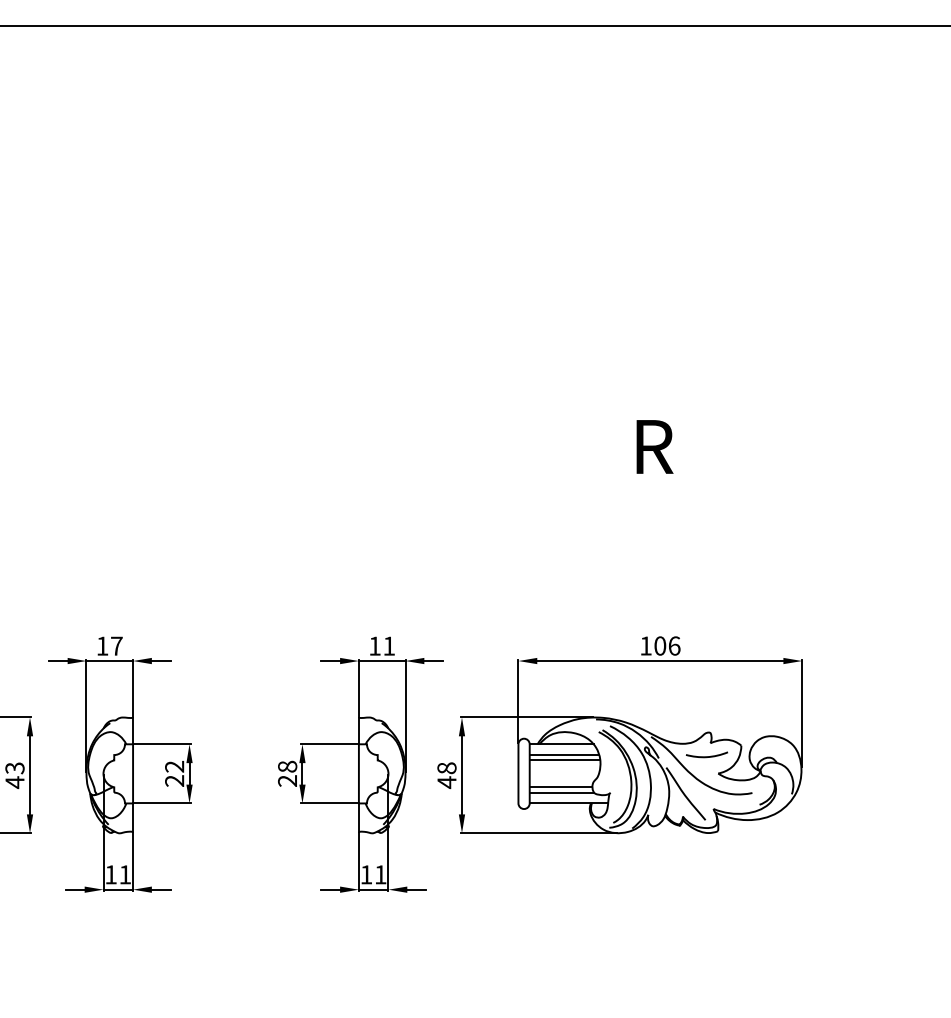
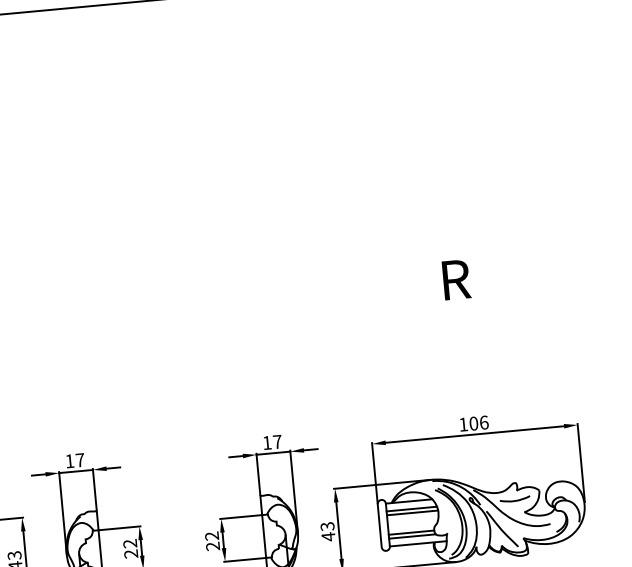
text: (389, 645) -> (277, 441), 11 -> 17
text: (287, 766) -> (211, 535), 28 -> 22
text: (446, 768) -> (327, 526), 48 -> 43

